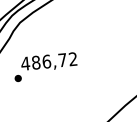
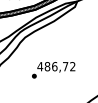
text: (45, 67) -> (53, 70), moved

